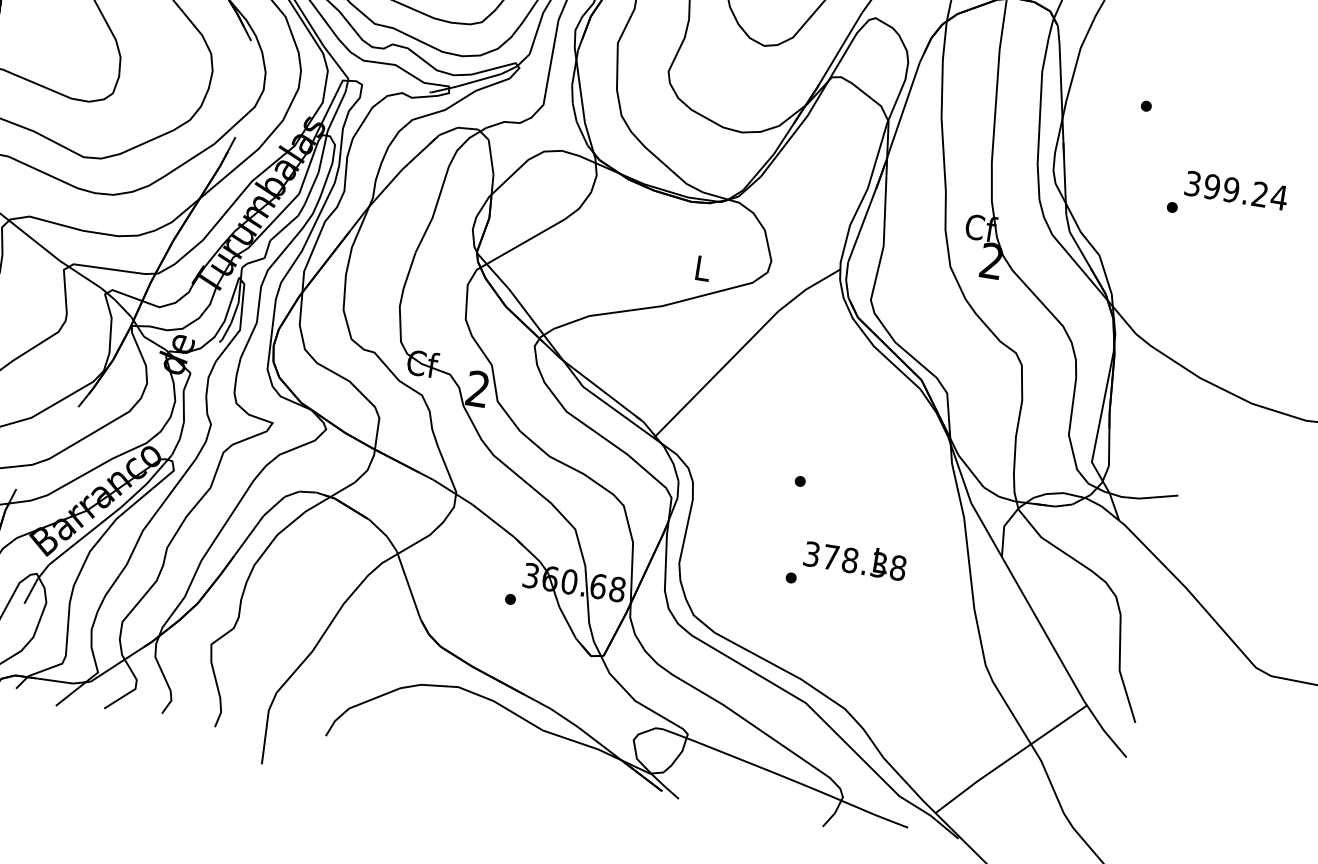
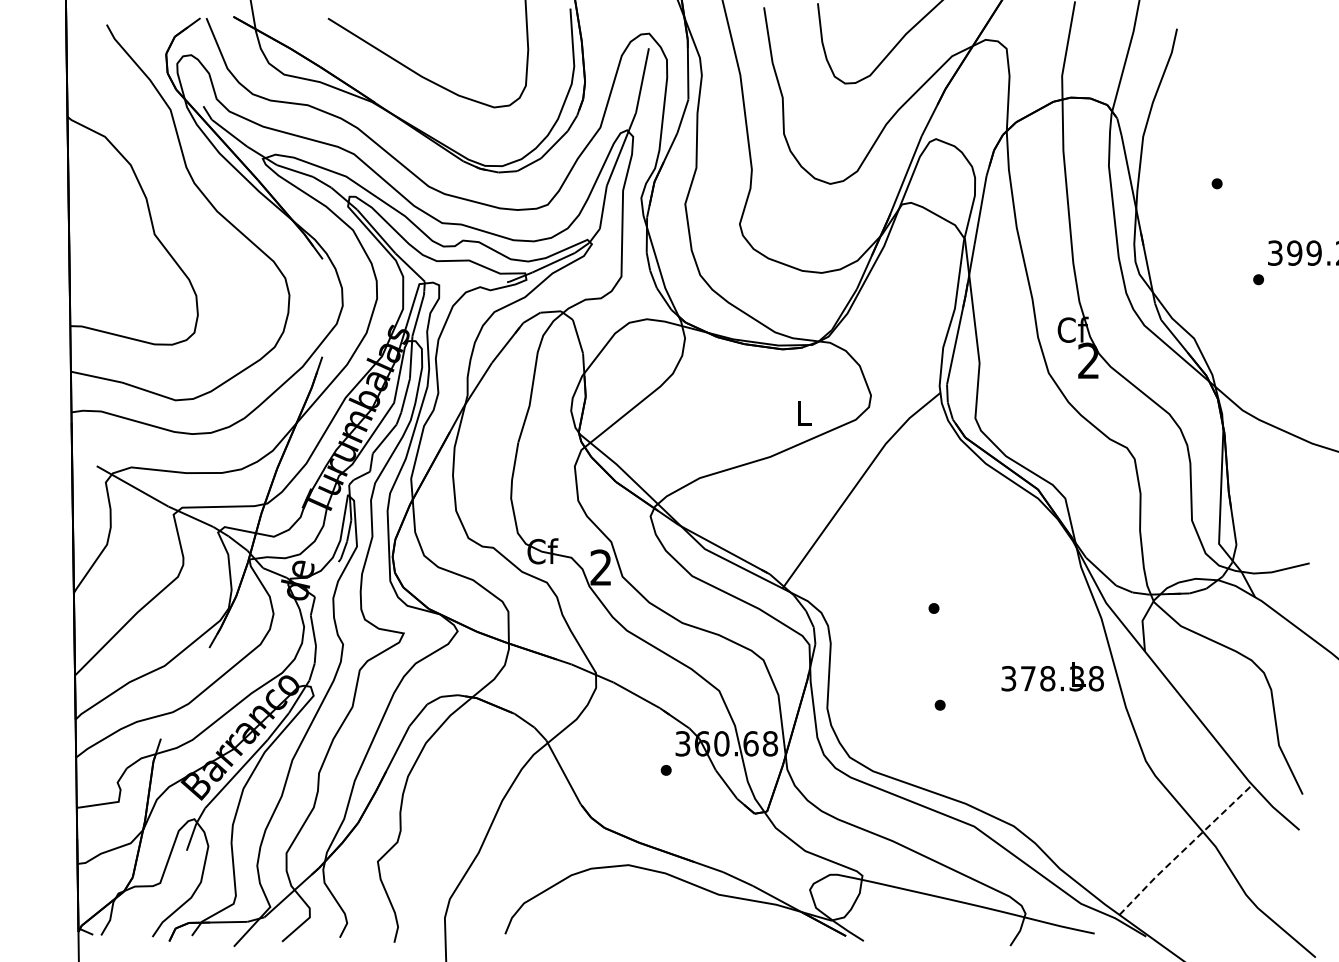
text: (855, 559) -> (1052, 676), moved
line: (1009, 758) -> (1184, 849), solid -> dashed

